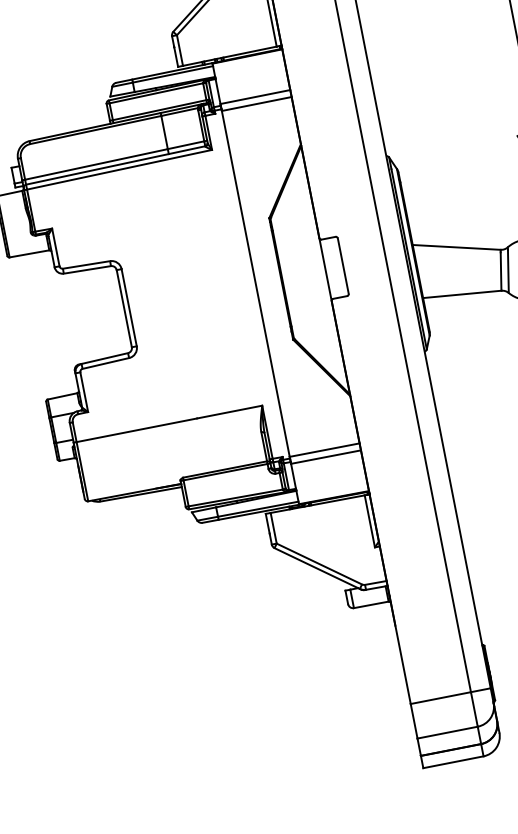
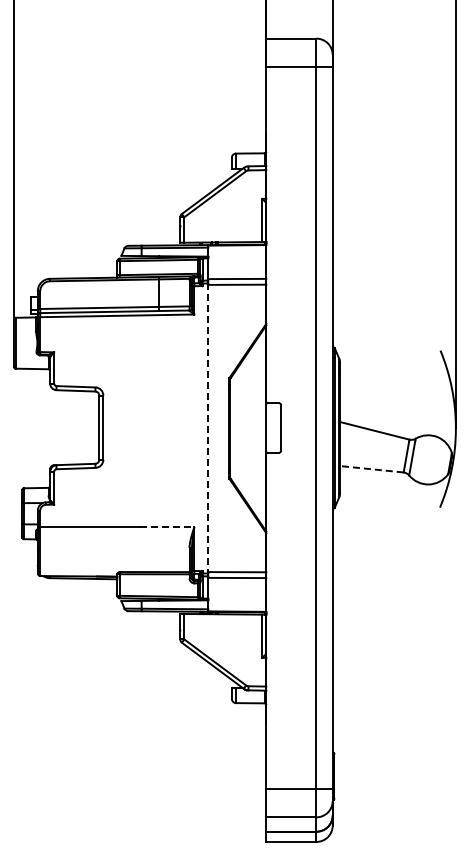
line: (256, 285) -> (208, 429), solid -> dashed
line: (461, 294) -> (371, 469), solid -> dashed
line: (229, 411) -> (167, 526), solid -> dashed

